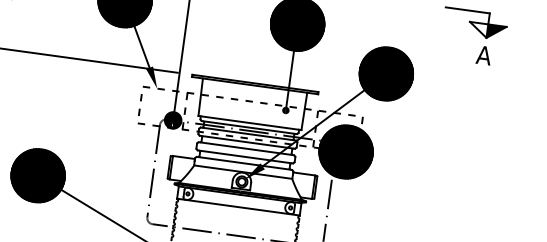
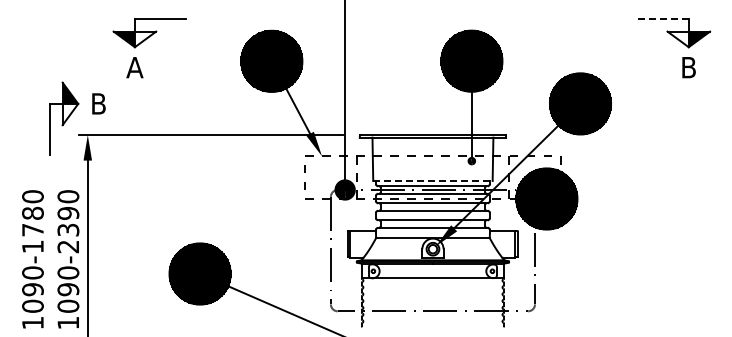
line: (468, 10) -> (663, 18), solid -> dashed
text: (483, 55) -> (688, 67), A -> B
line: (249, 123) -> (432, 181), solid -> dashed

